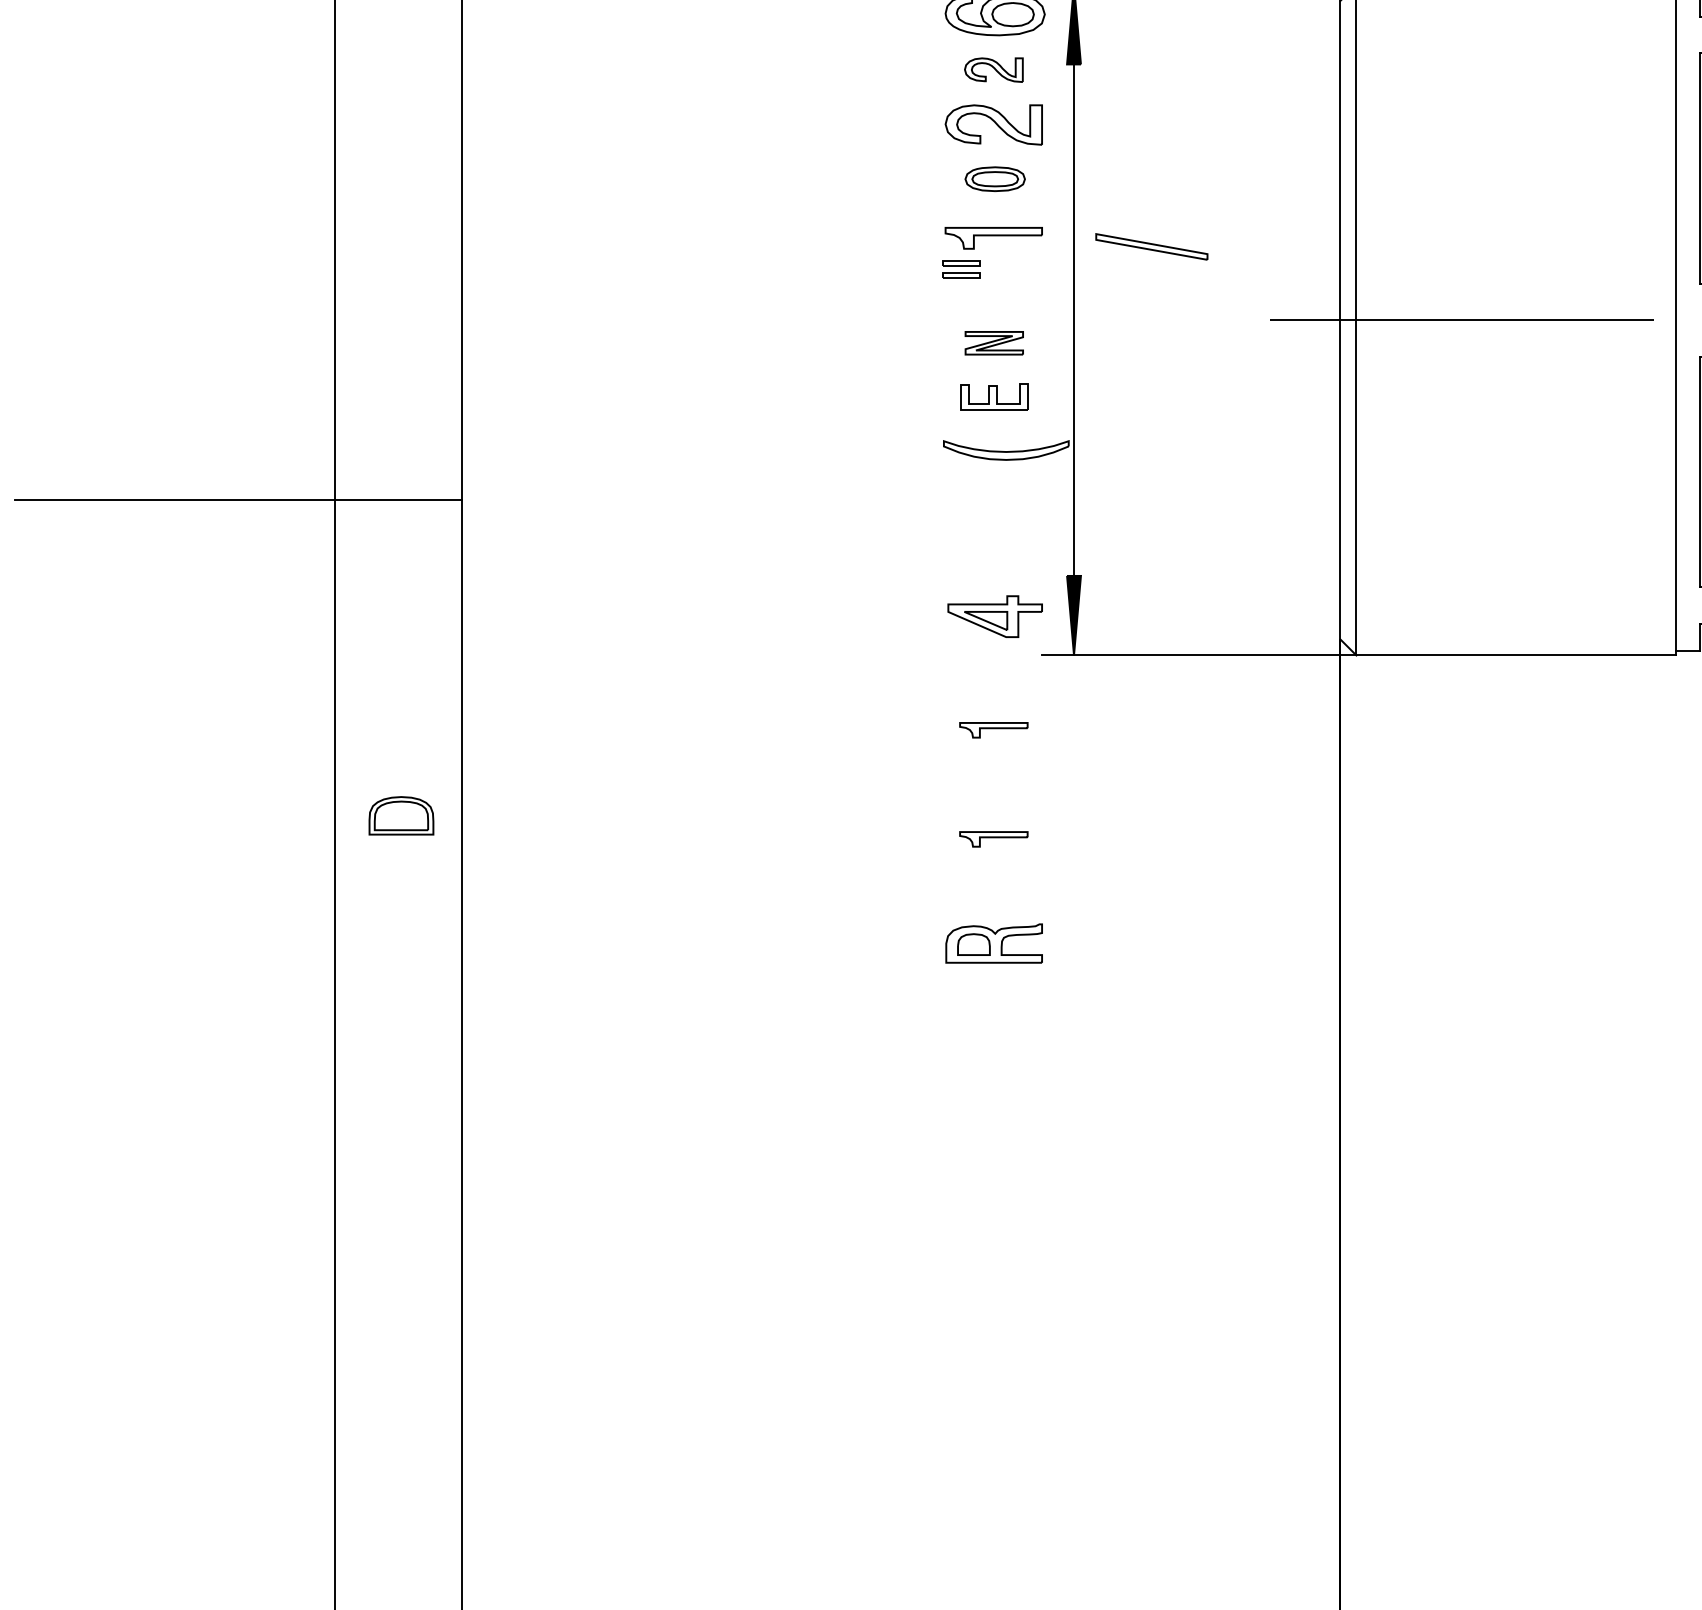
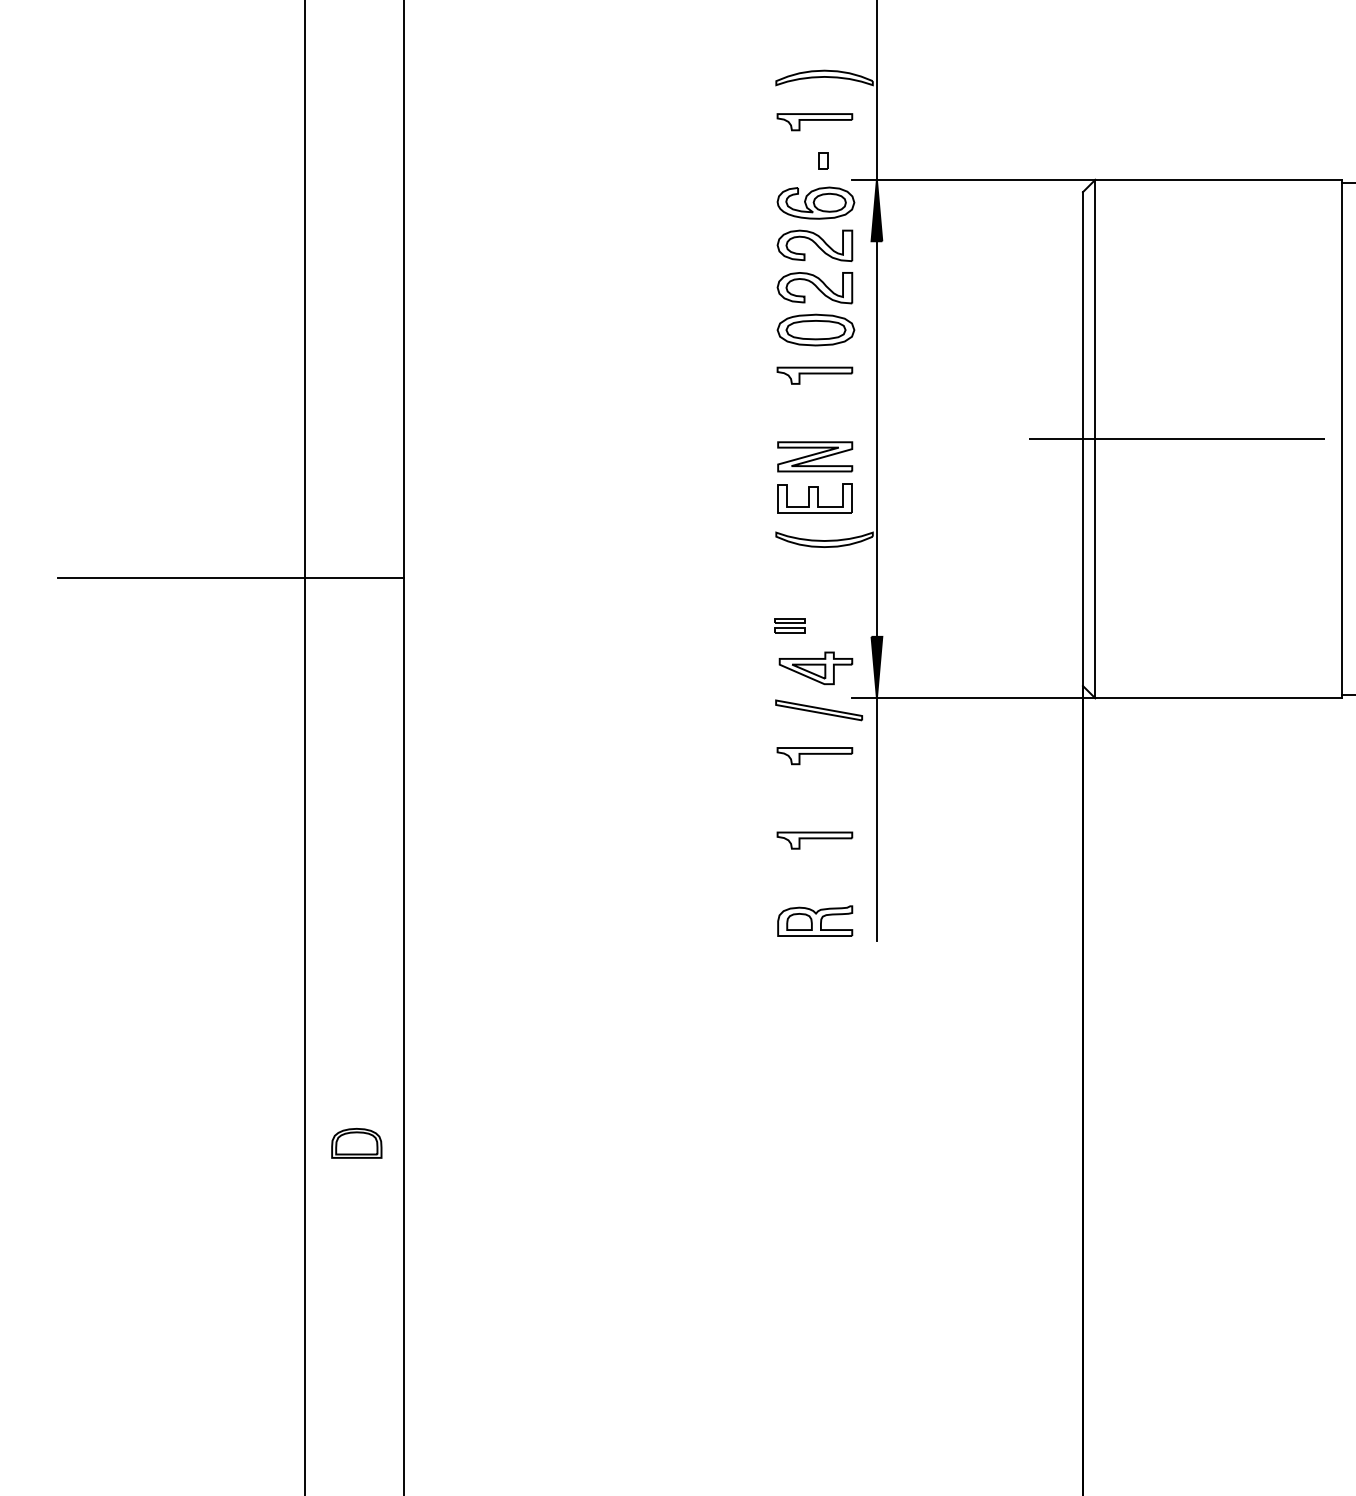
part: (993, 69) -> (814, 245), size x1.67
part: (994, 178) -> (815, 329), size x1.67
part: (1152, 247) -> (819, 710), moved
part: (960, 269) -> (789, 625), moved
part: (994, 342) -> (815, 456), size x1.67
part: (993, 397) -> (814, 498), size x1.43
part: (993, 730) -> (814, 756), size x1.43
line: (1073, 812) -> (876, 819), added
part: (401, 816) -> (356, 1143), moved
part: (993, 839) -> (814, 840), size x1.43

